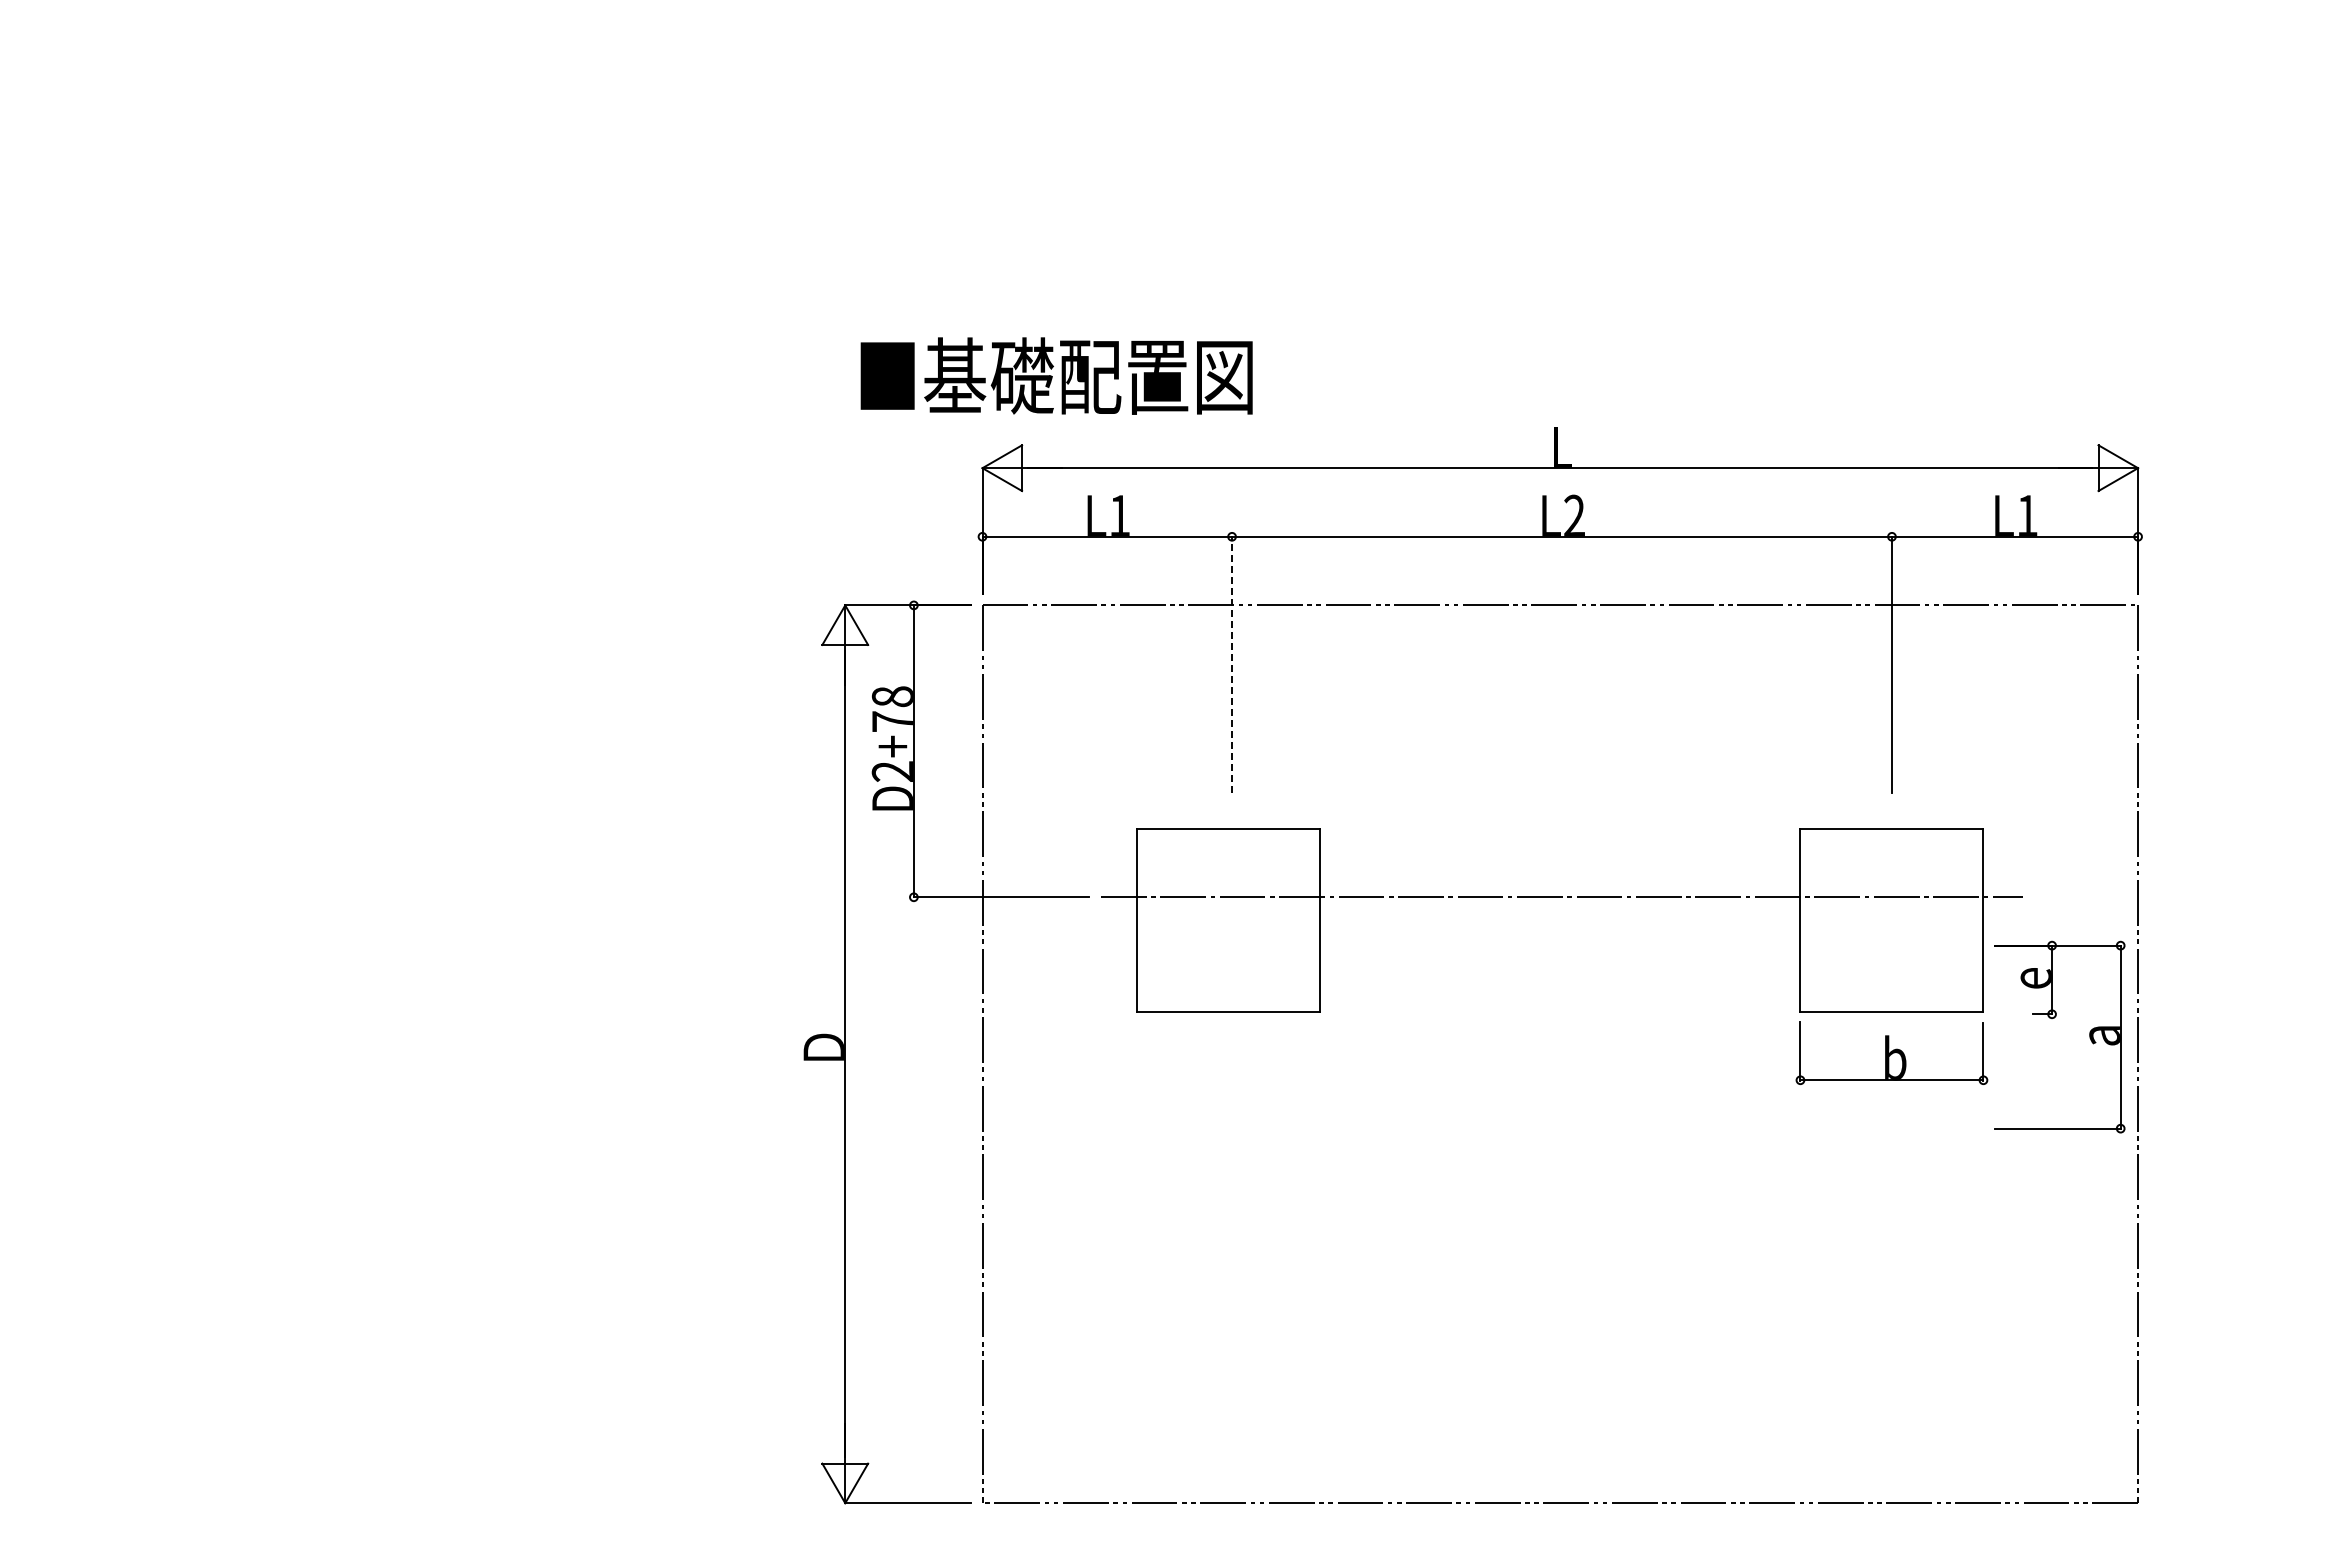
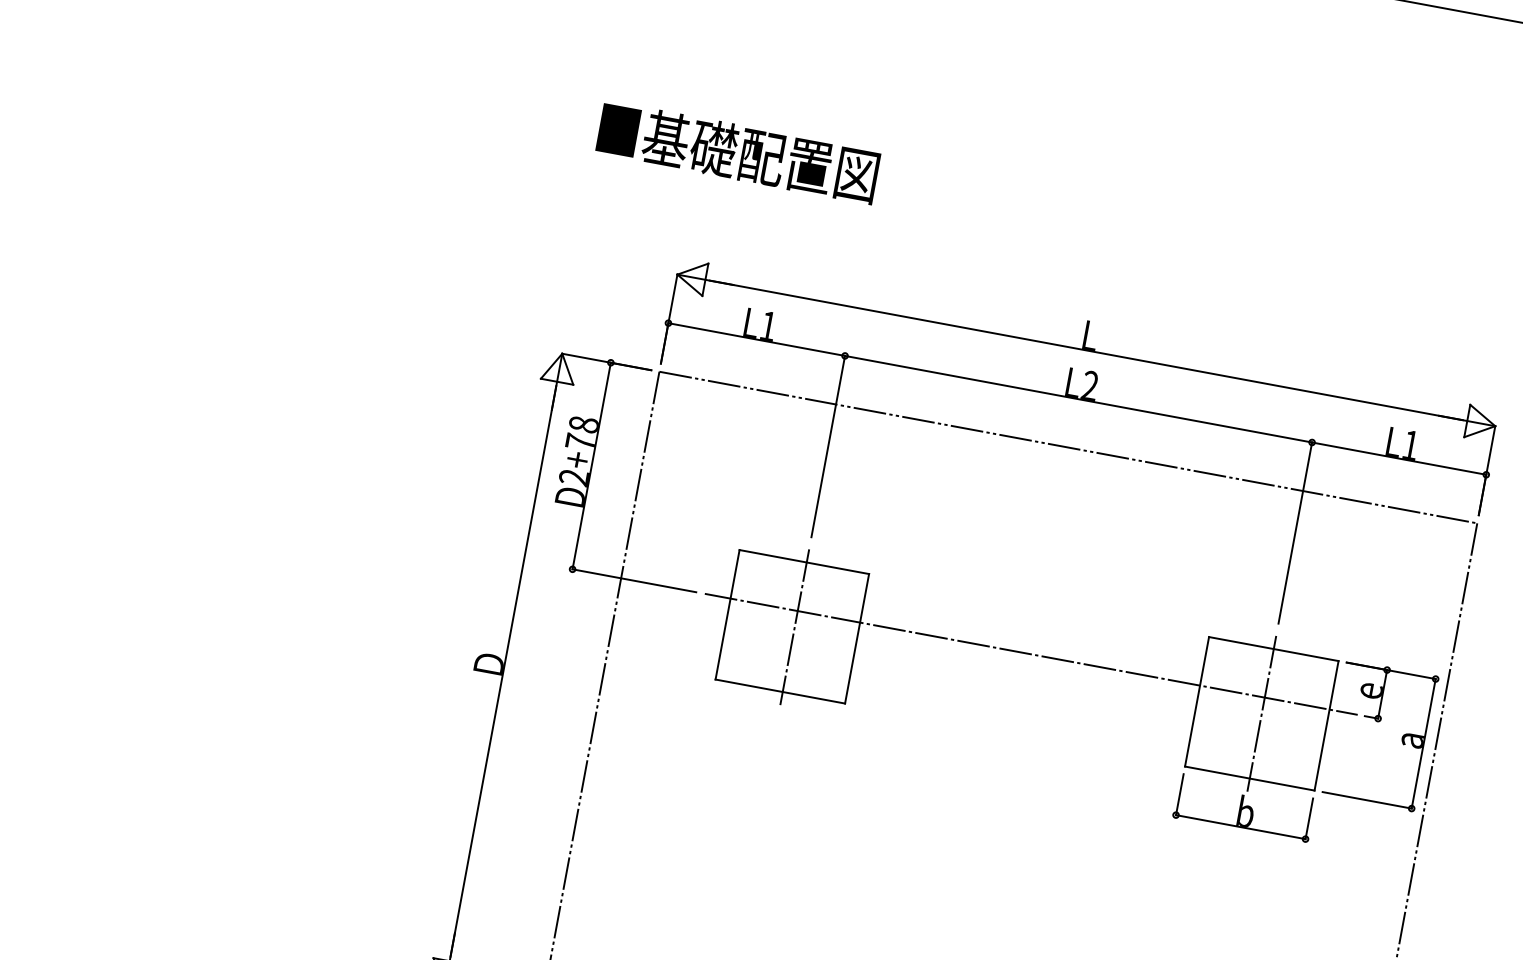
text: (1056, 375) -> (738, 152), moved
line: (1232, 664) -> (828, 446), dashed -> solid
line: (1232, 920) -> (795, 627), added
line: (1891, 920) -> (1261, 713), added
part: (2054, 1018) -> (1379, 721), moved

